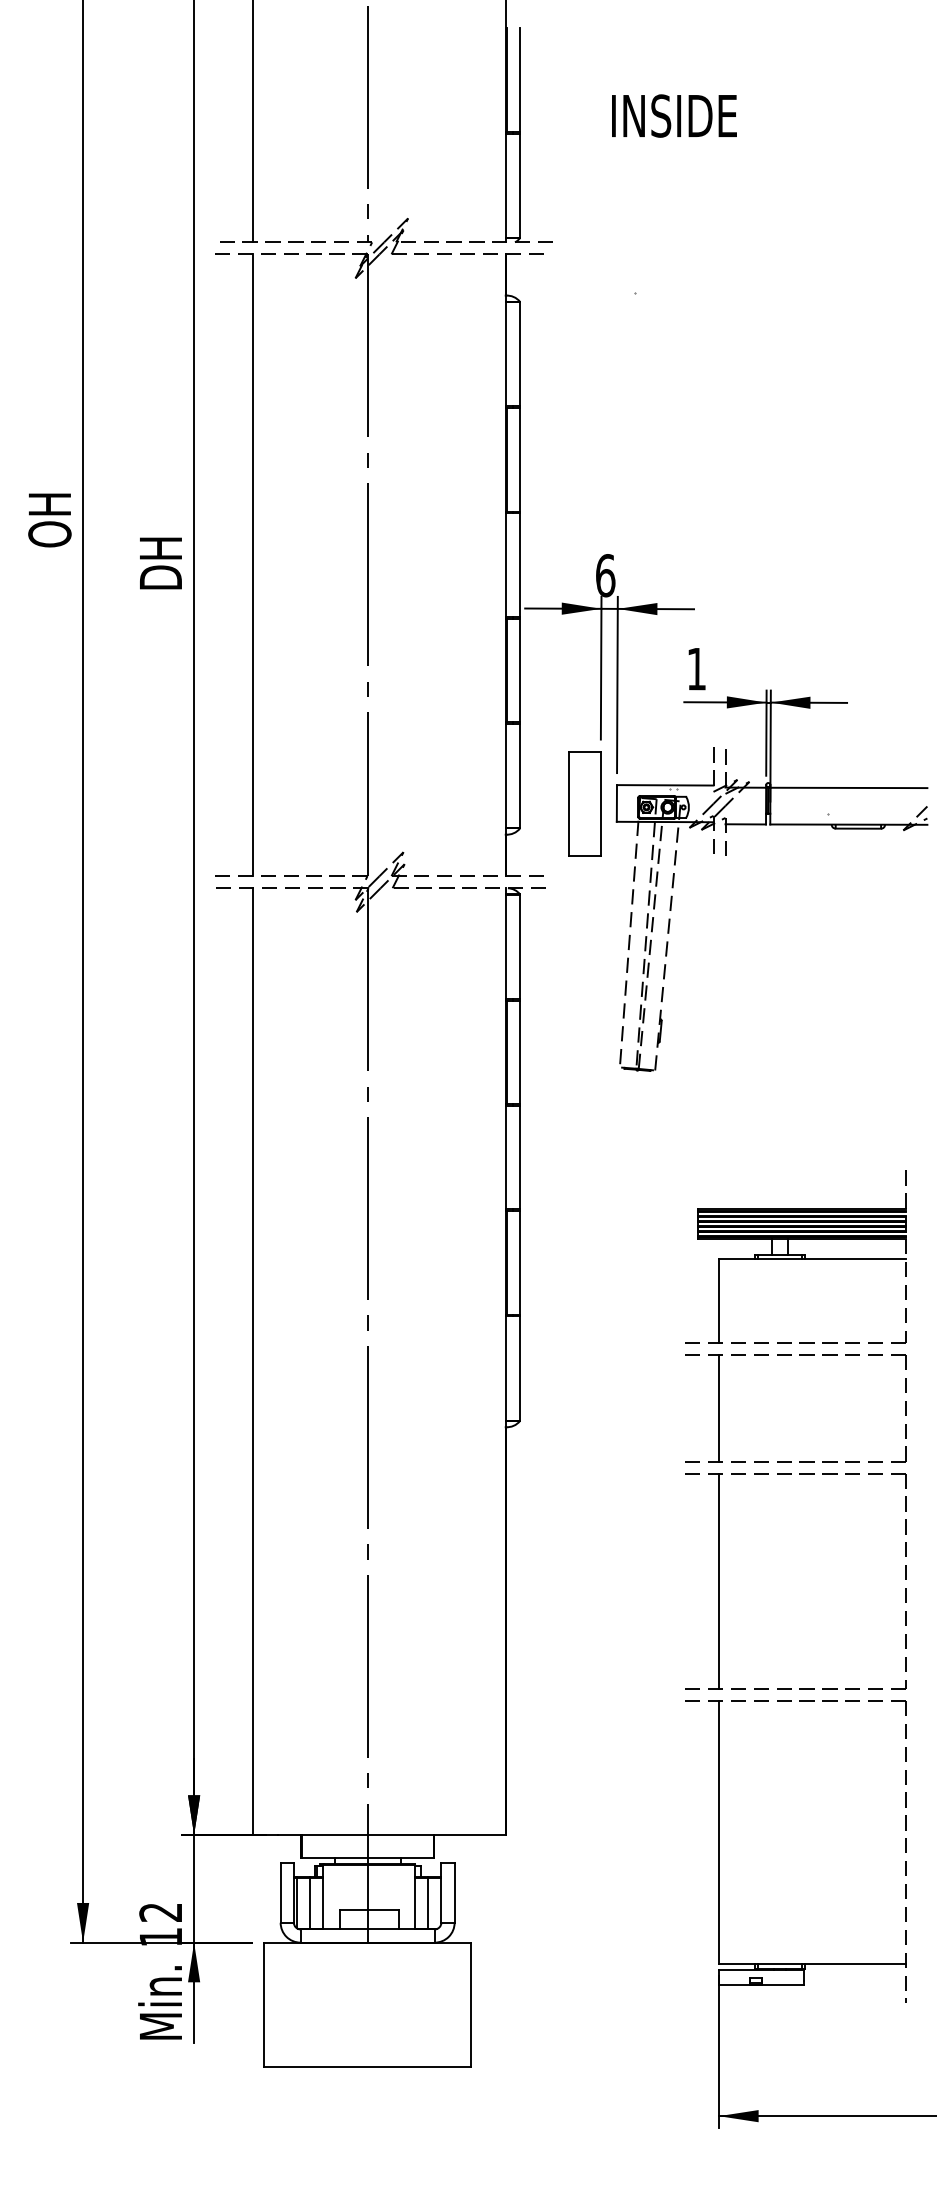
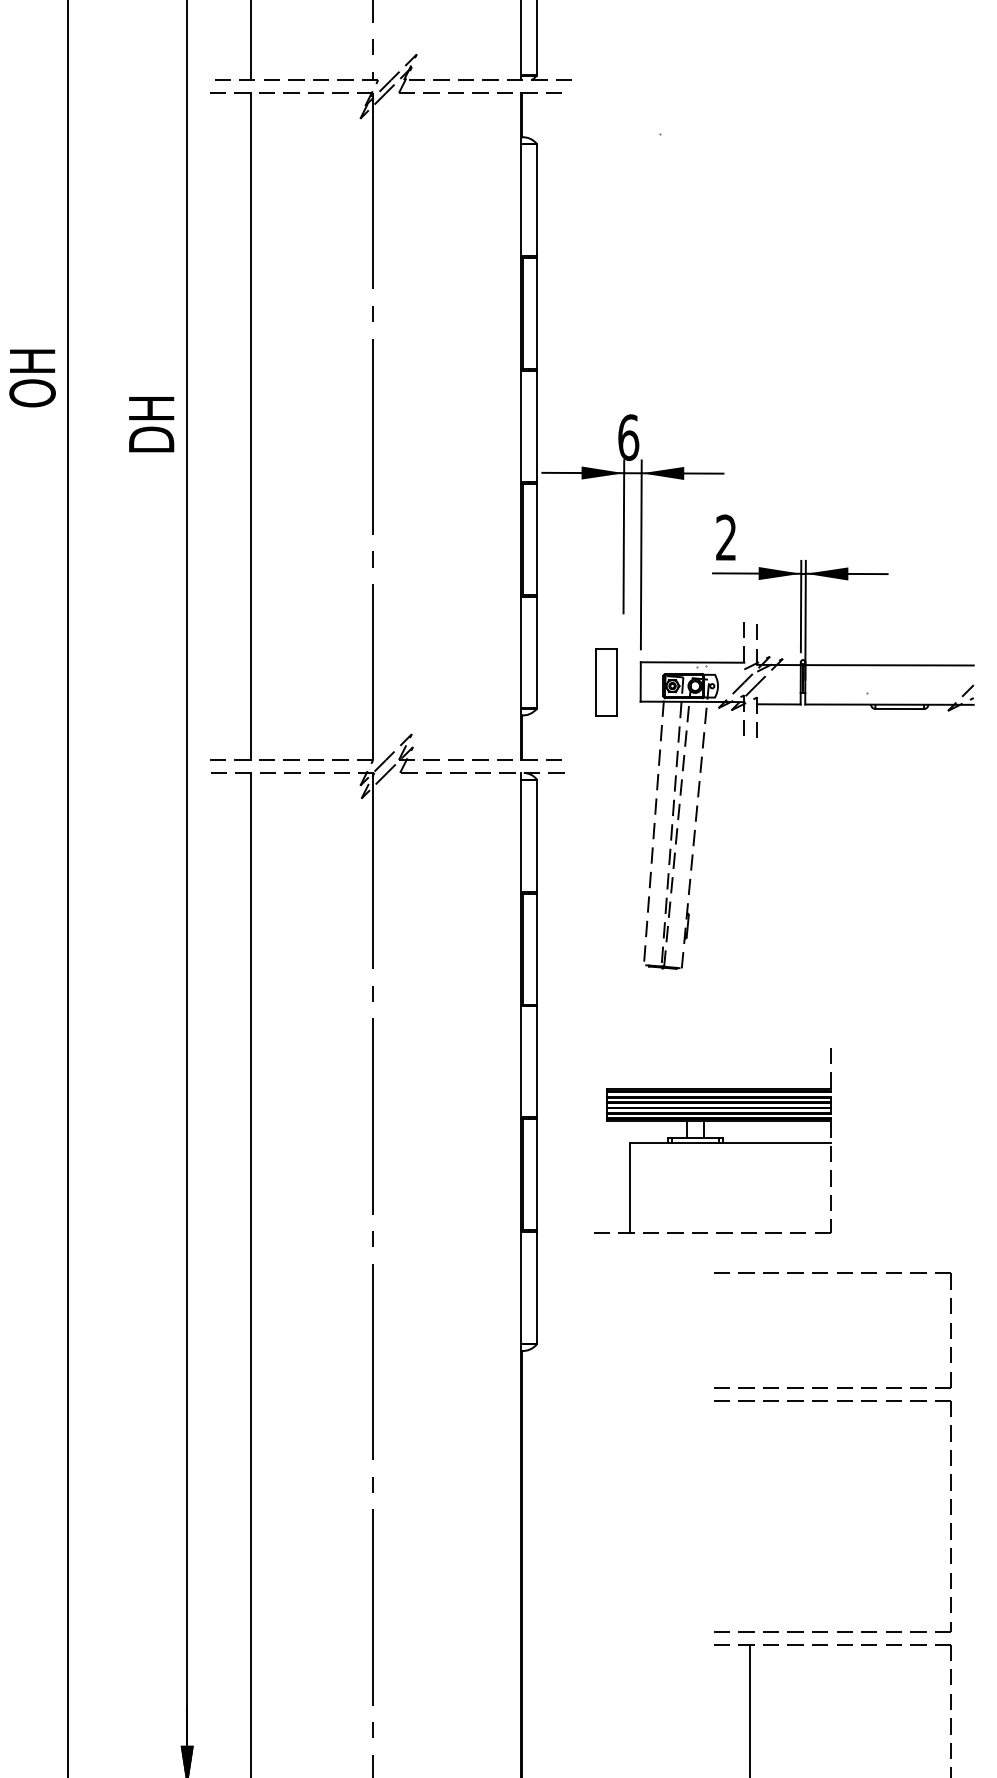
text: (696, 668) -> (726, 537), 1 -> 2
part: (584, 803) -> (605, 681), size x0.6
part: (795, 1256) -> (712, 1139), moved
line: (718, 1407) -> (749, 1329), removed
line: (718, 1580) -> (749, 1515), removed

